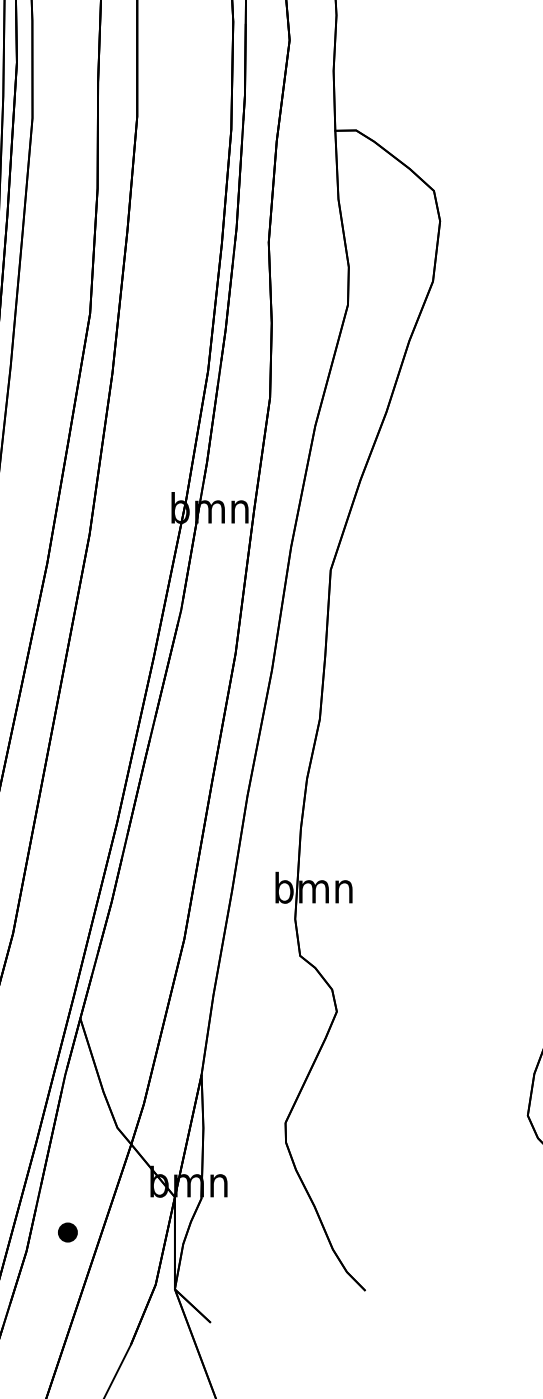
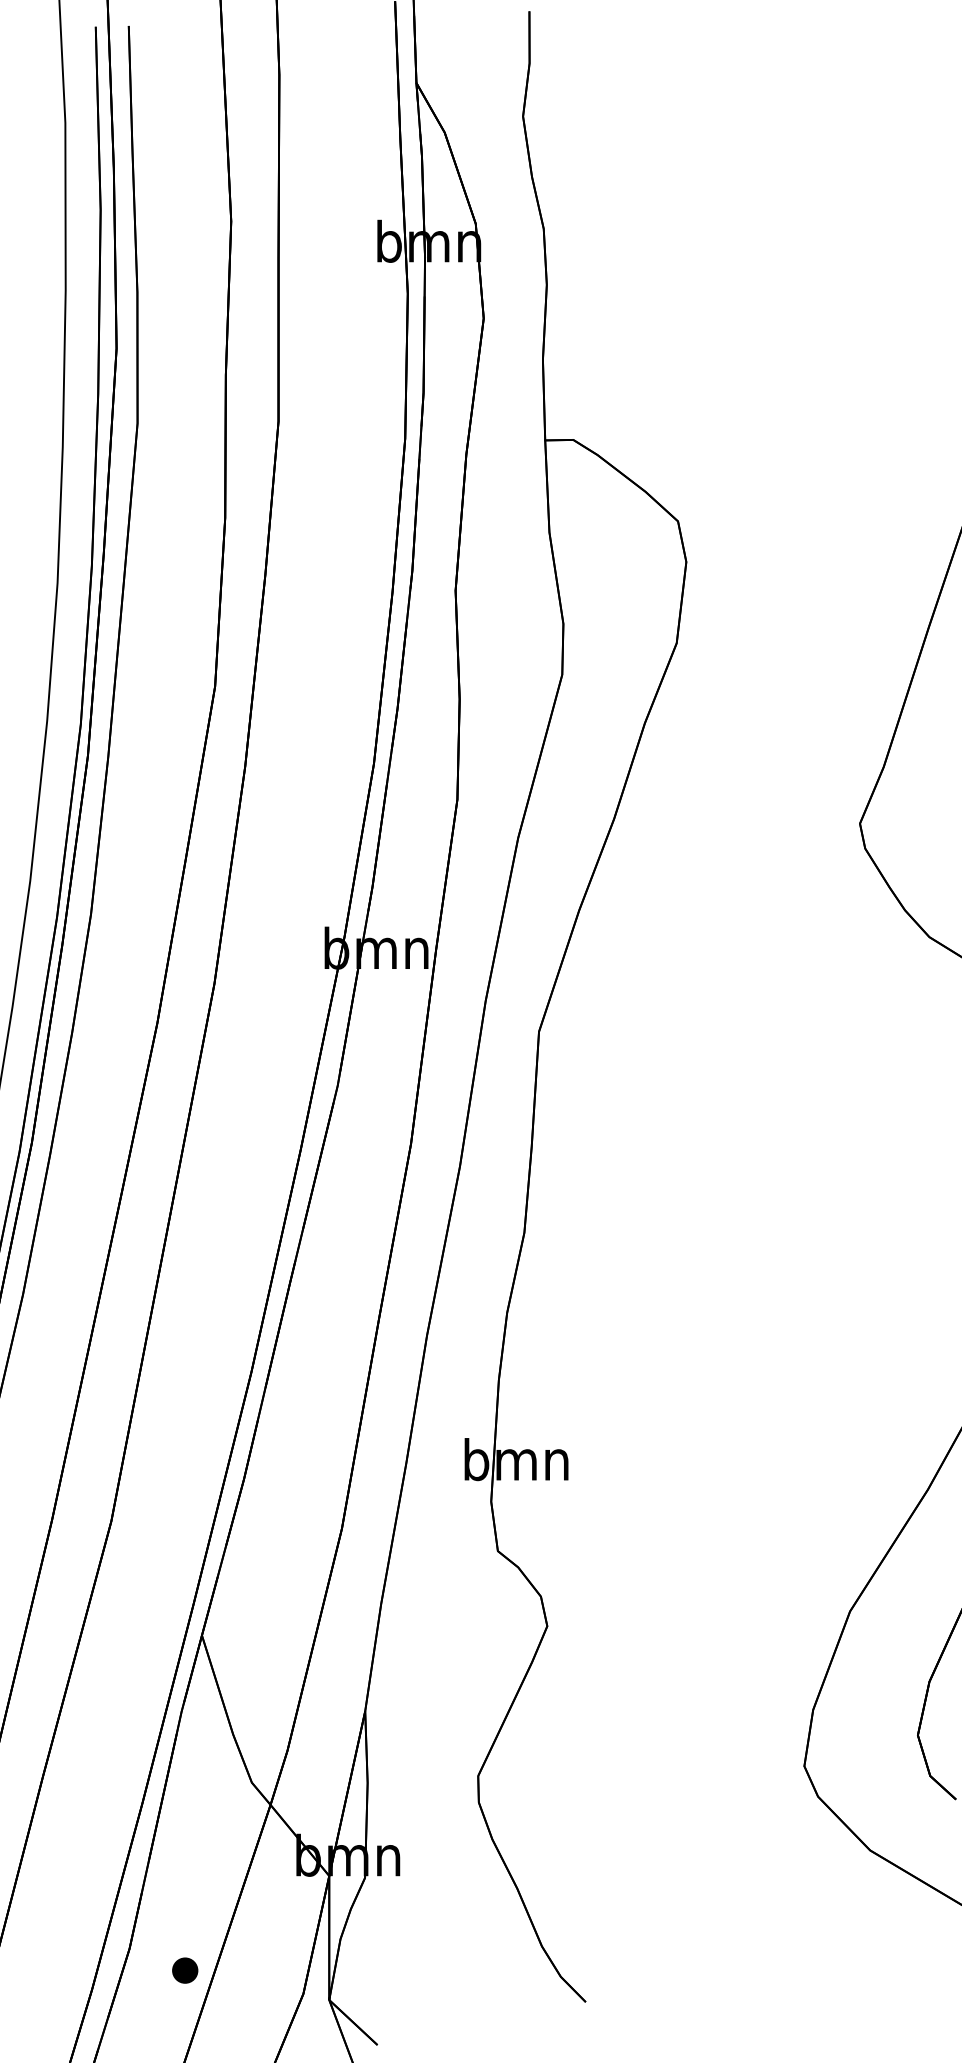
part: (68, 1232) -> (185, 1970), moved

